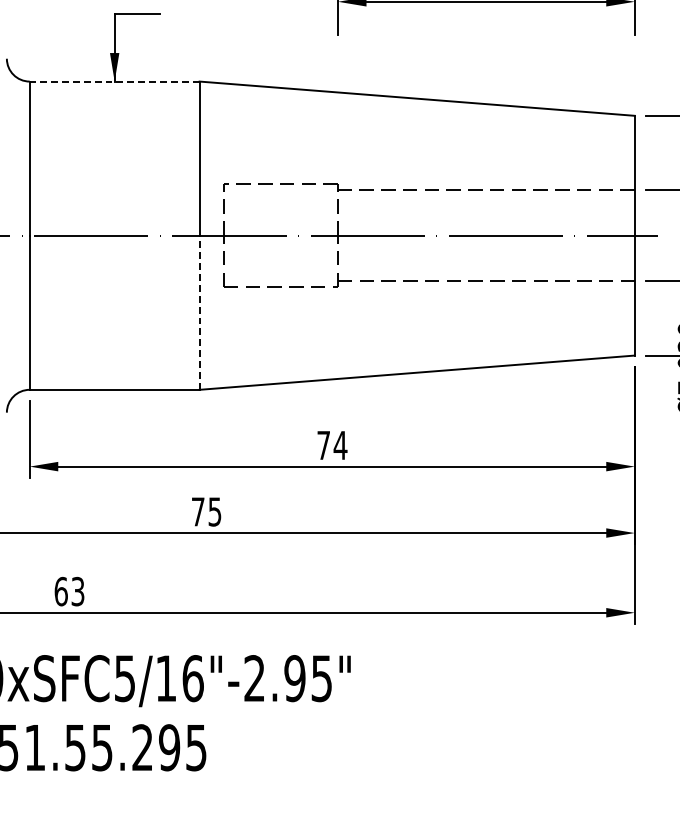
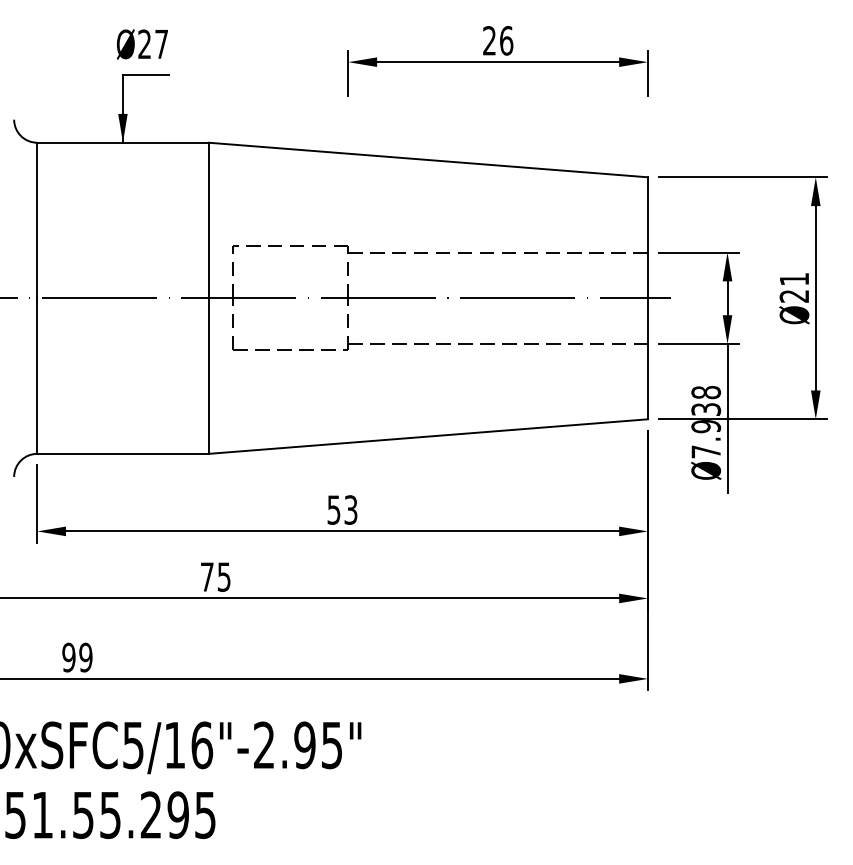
line: (114, 81) -> (122, 142), dashed -> solid
line: (199, 313) -> (208, 376), dashed -> solid
text: (332, 444) -> (342, 509), 74 -> 53
text: (69, 591) -> (77, 657), 63 -> 99

